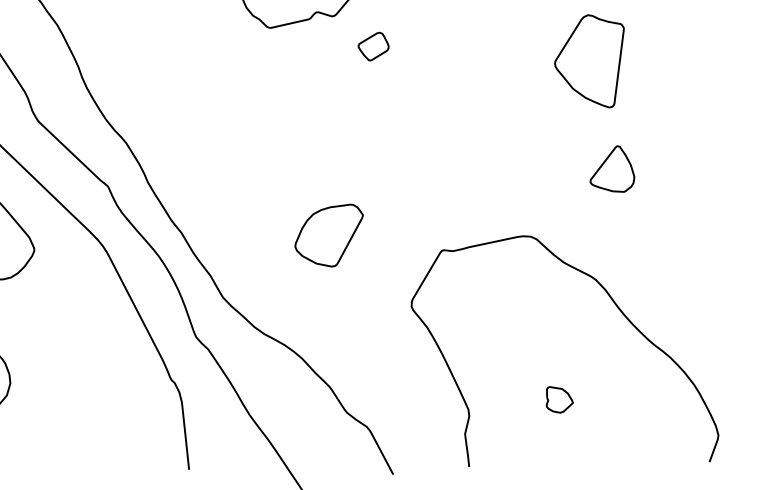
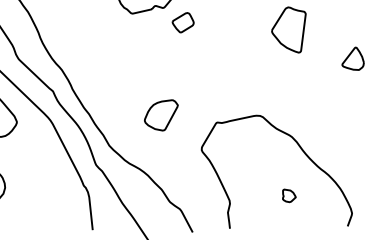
part: (372, 45) -> (182, 22), size x1.43
part: (611, 168) -> (352, 58), moved
part: (560, 399) -> (289, 195), moved

